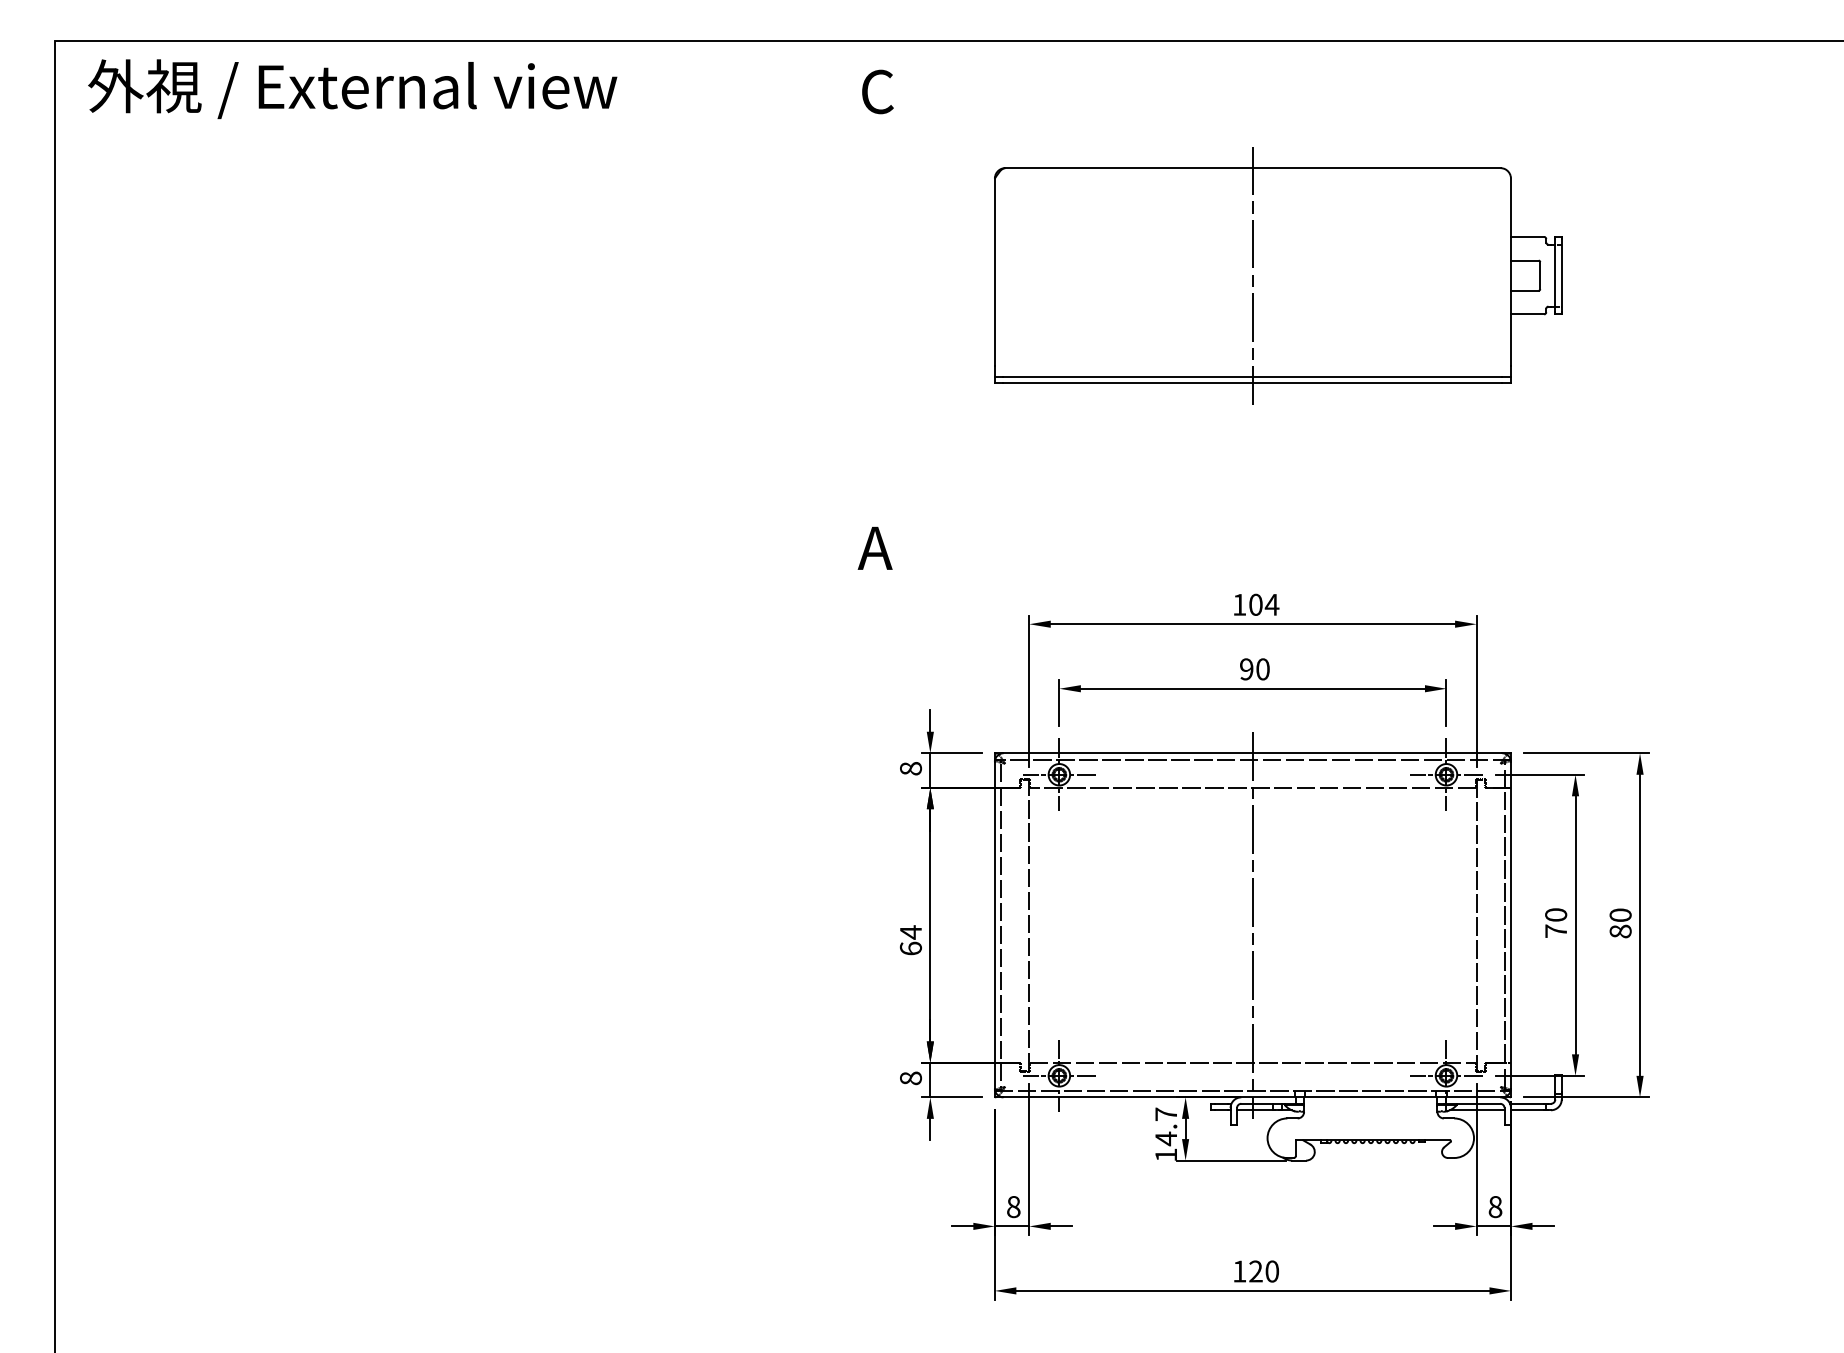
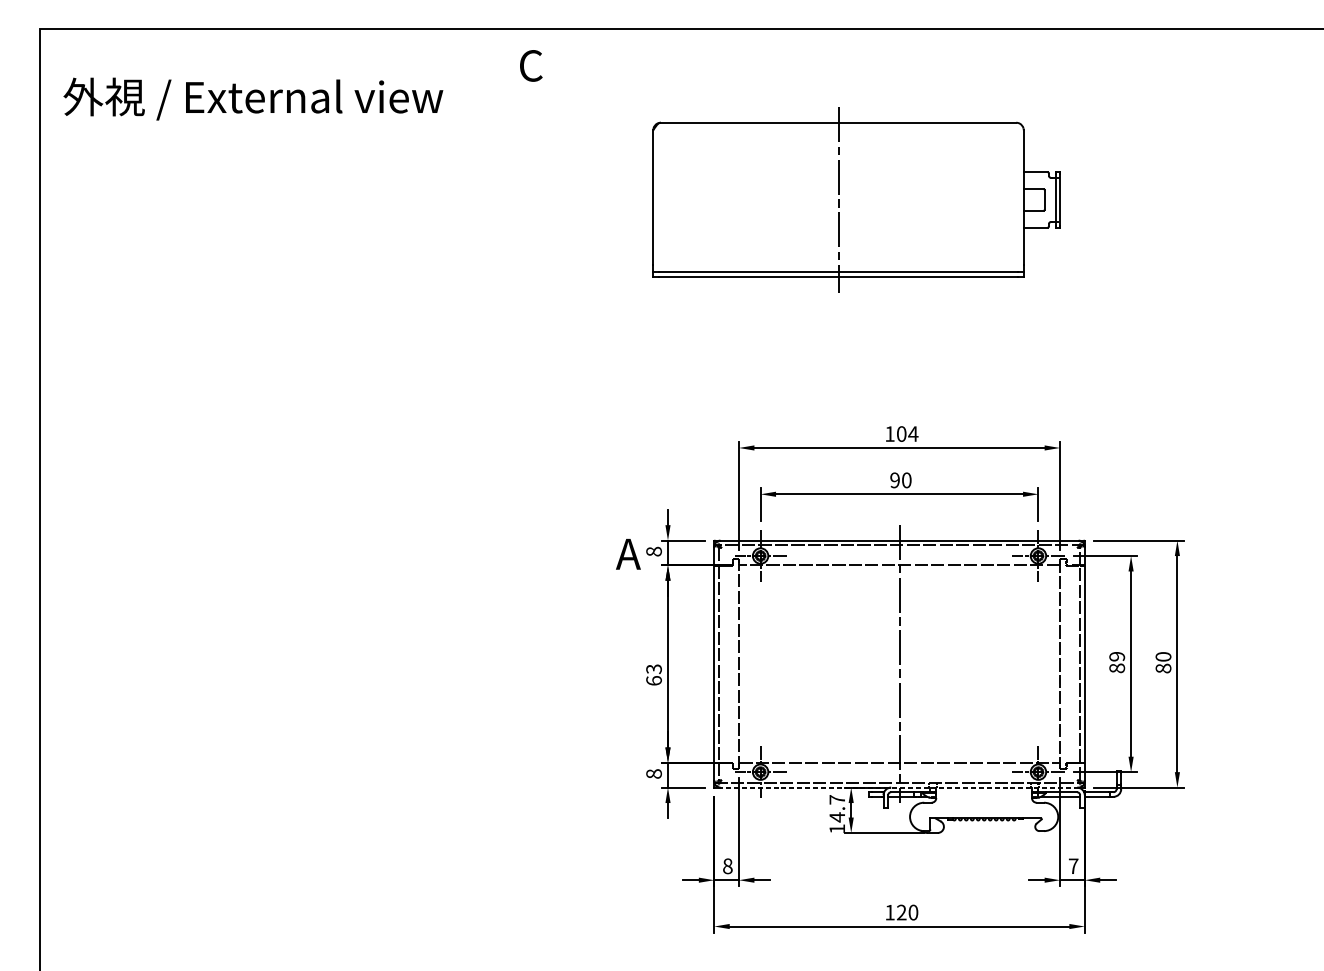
text: (352, 89) -> (253, 99), moved
text: (877, 91) -> (531, 65), moved
part: (1278, 275) -> (856, 199), moved
text: (874, 547) -> (627, 553), moved
text: (1556, 922) -> (1117, 662), 70 -> 89
text: (910, 932) -> (653, 669), 64 -> 63
line: (1252, 1097) -> (899, 787), solid -> dashed
text: (1495, 1207) -> (1073, 866), 8 -> 7

